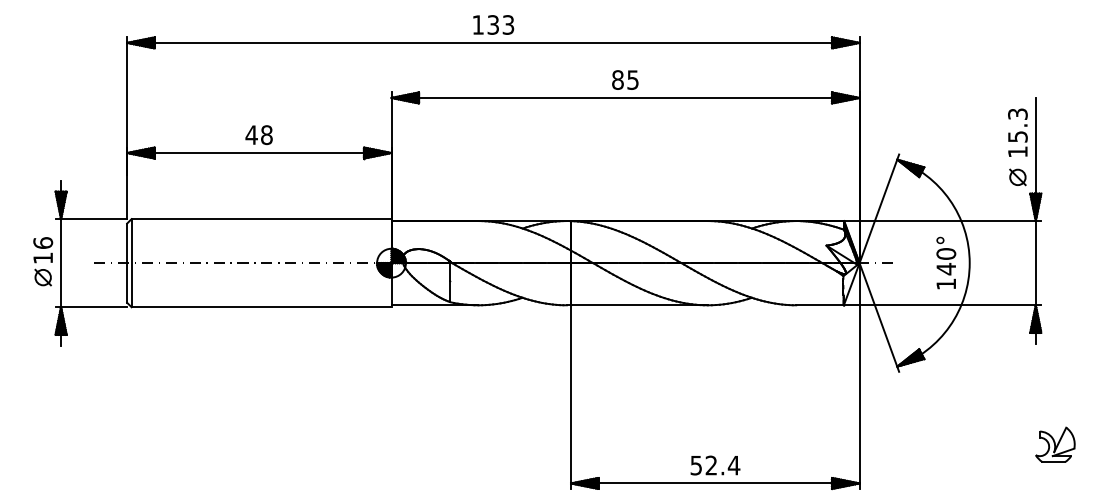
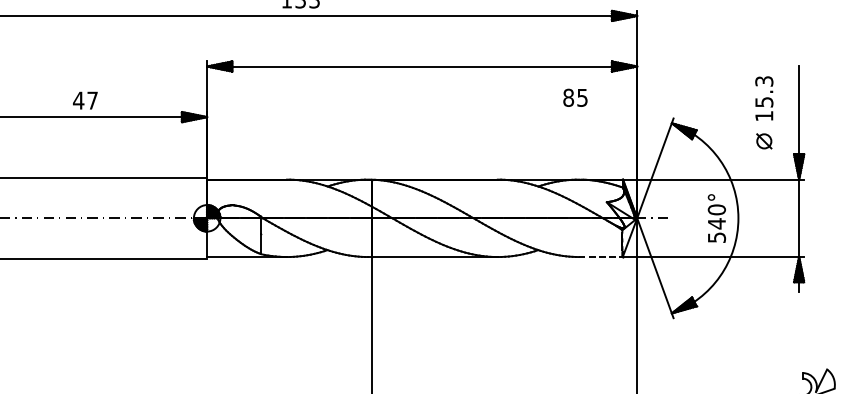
text: (625, 79) -> (575, 97), moved
text: (1017, 132) -> (763, 98), moved
text: (266, 135) -> (92, 101), 48 -> 47
part: (1017, 177) -> (763, 141), moved
text: (946, 283) -> (717, 237), 140° -> 540°
line: (820, 305) -> (601, 257), solid -> dashed

